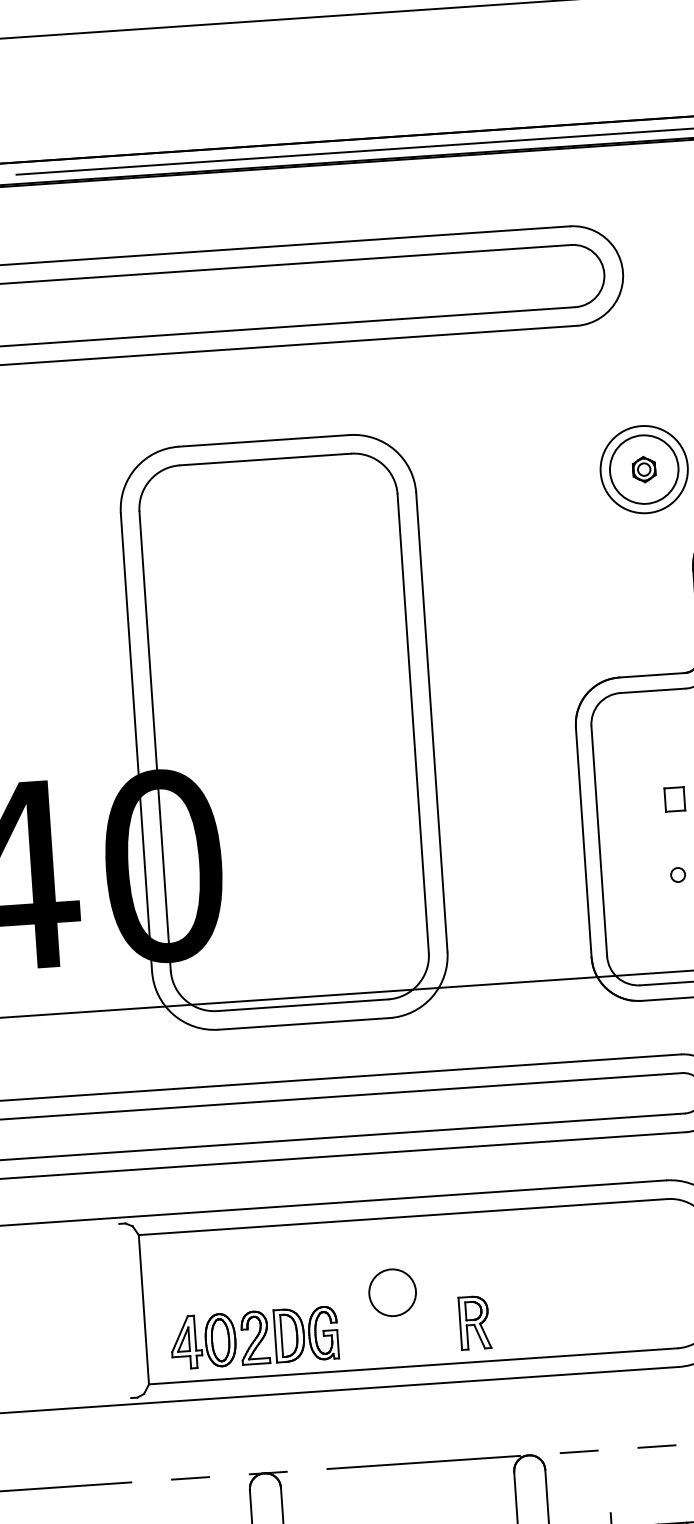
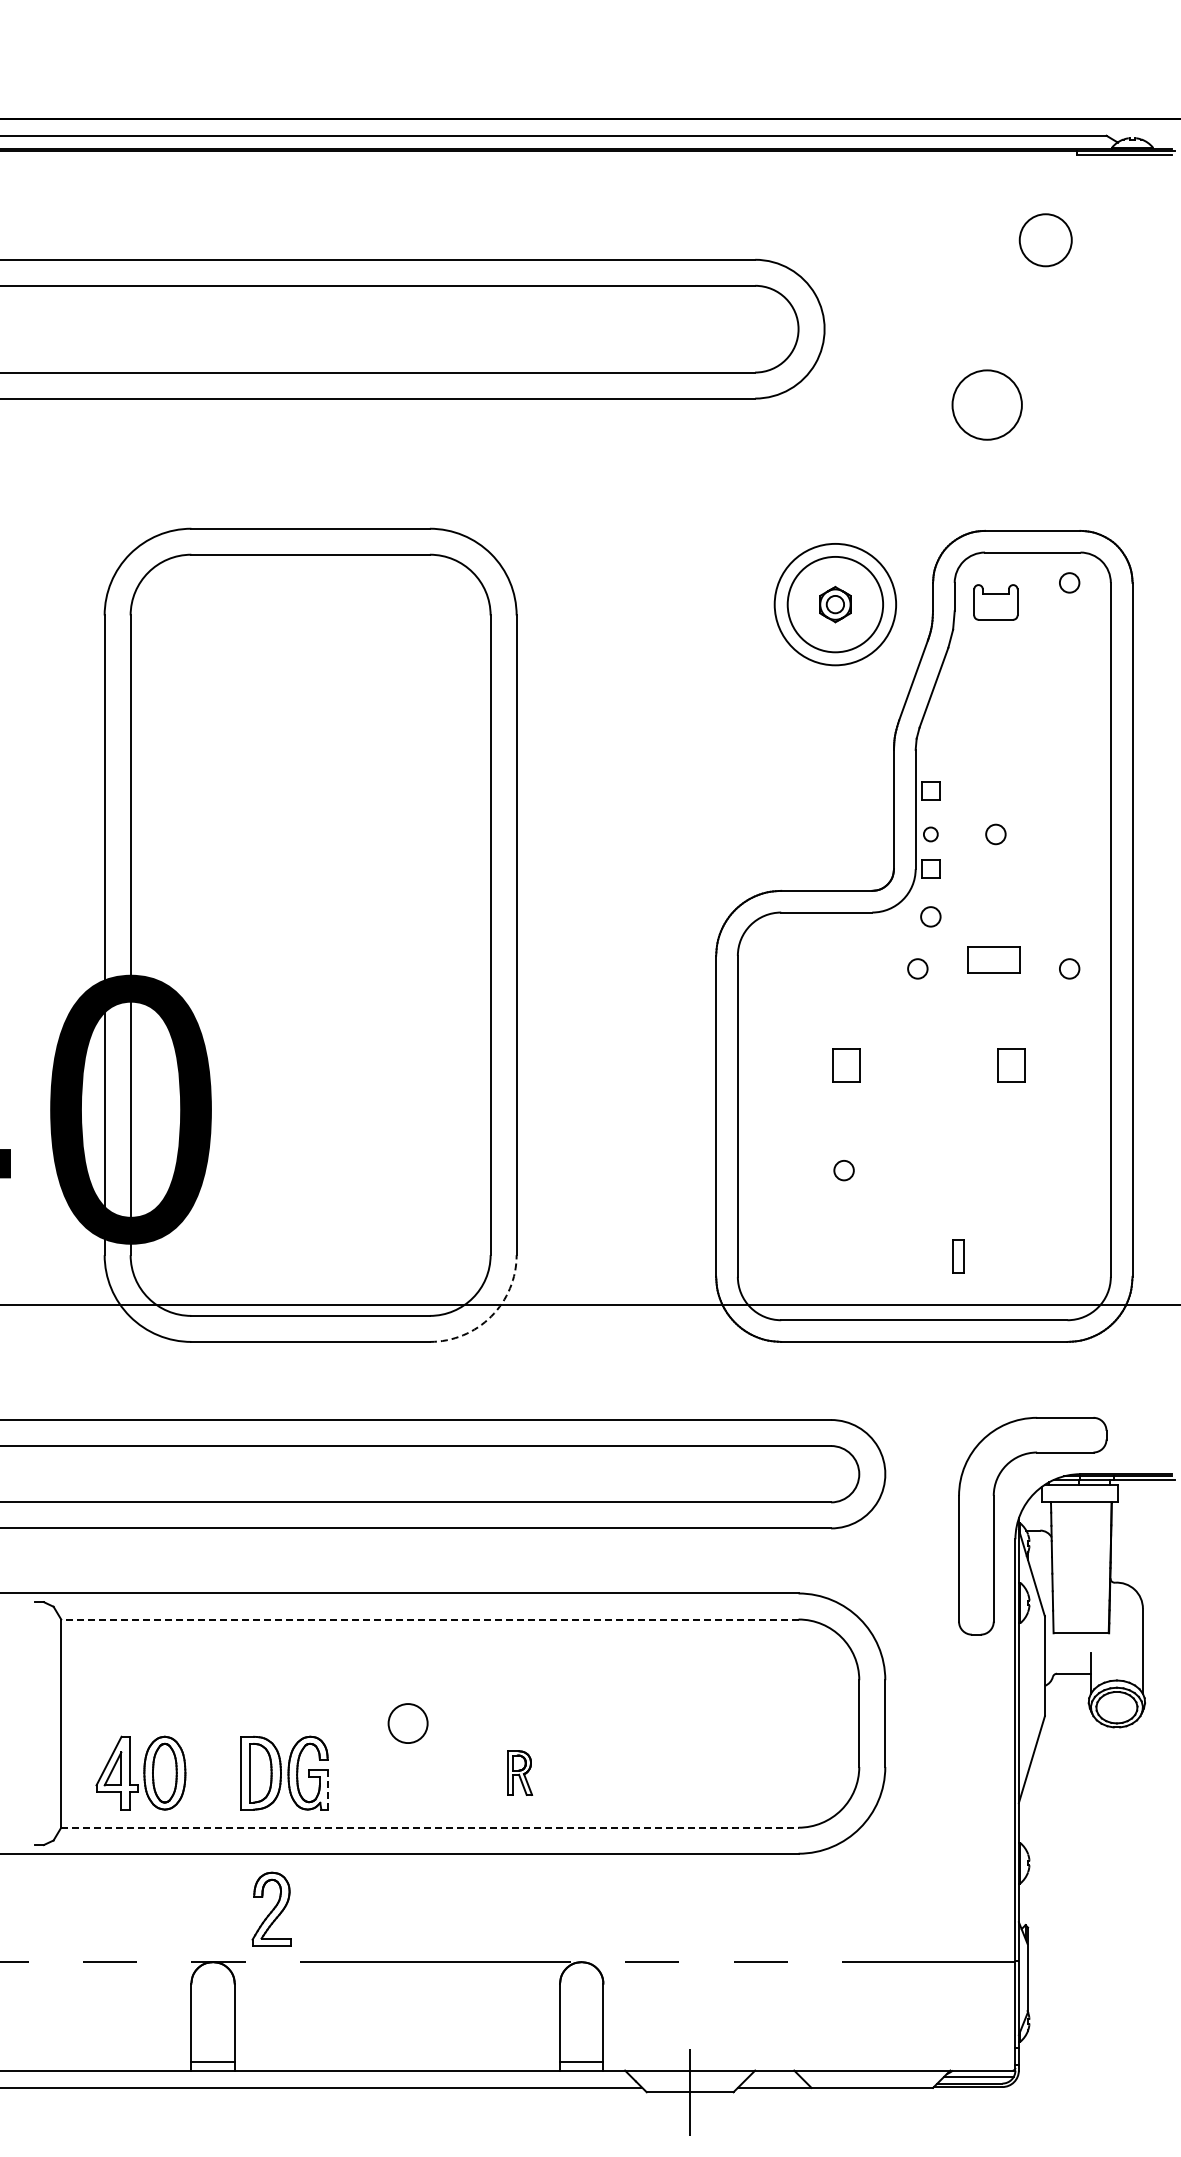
arc: (432, 996) -> (491, 1316), solid -> dashed
line: (402, 1217) -> (429, 1619), solid -> dashed
circle: (392, 1292) -> (407, 1723), size x0.6
part: (474, 1322) -> (519, 1772), size x0.6
part: (254, 1337) -> (271, 1908), moved
line: (338, 1343) -> (327, 1789), solid -> dashed
line: (412, 1366) -> (429, 1827), solid -> dashed

